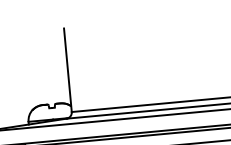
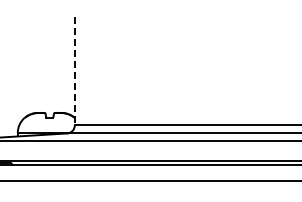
line: (67, 70) -> (74, 71), solid -> dashed

